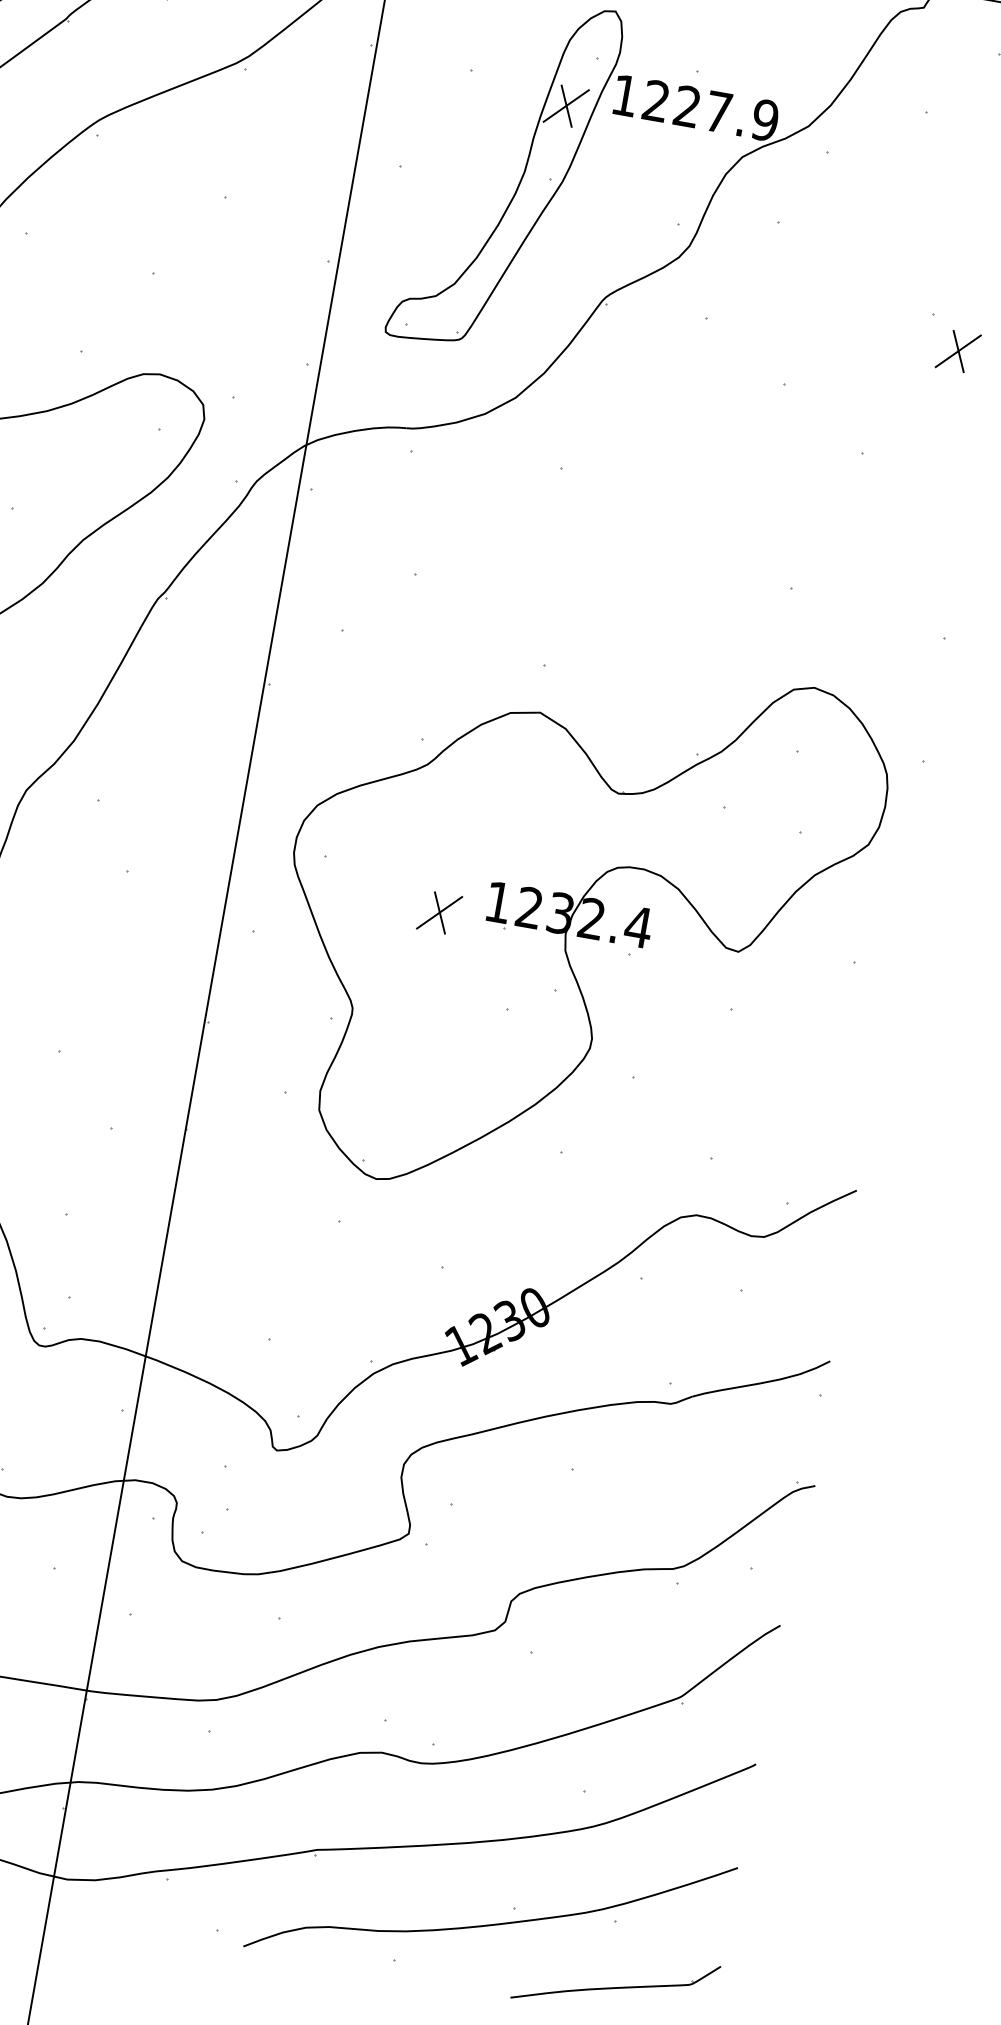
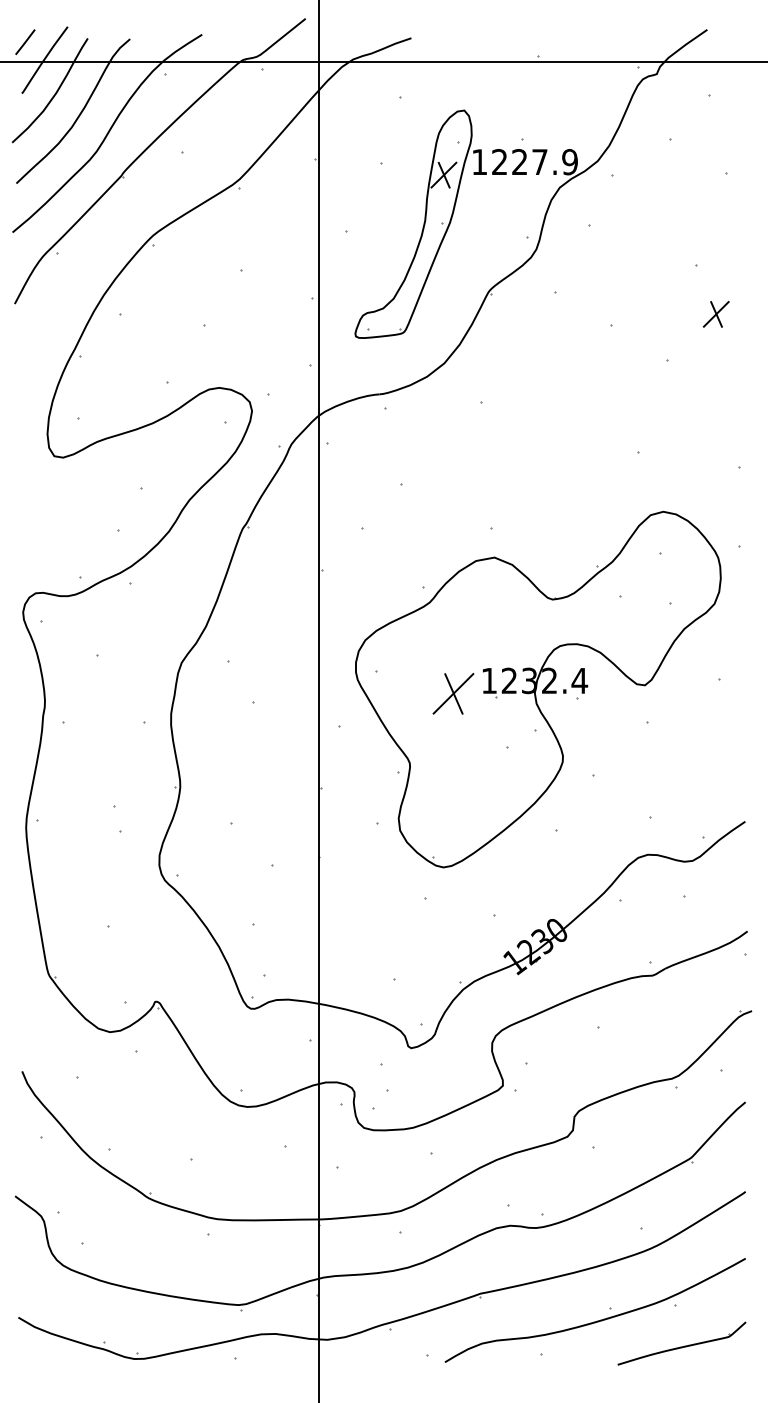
part: (957, 349) -> (715, 313), moved
part: (439, 912) -> (453, 693), size x1.6

